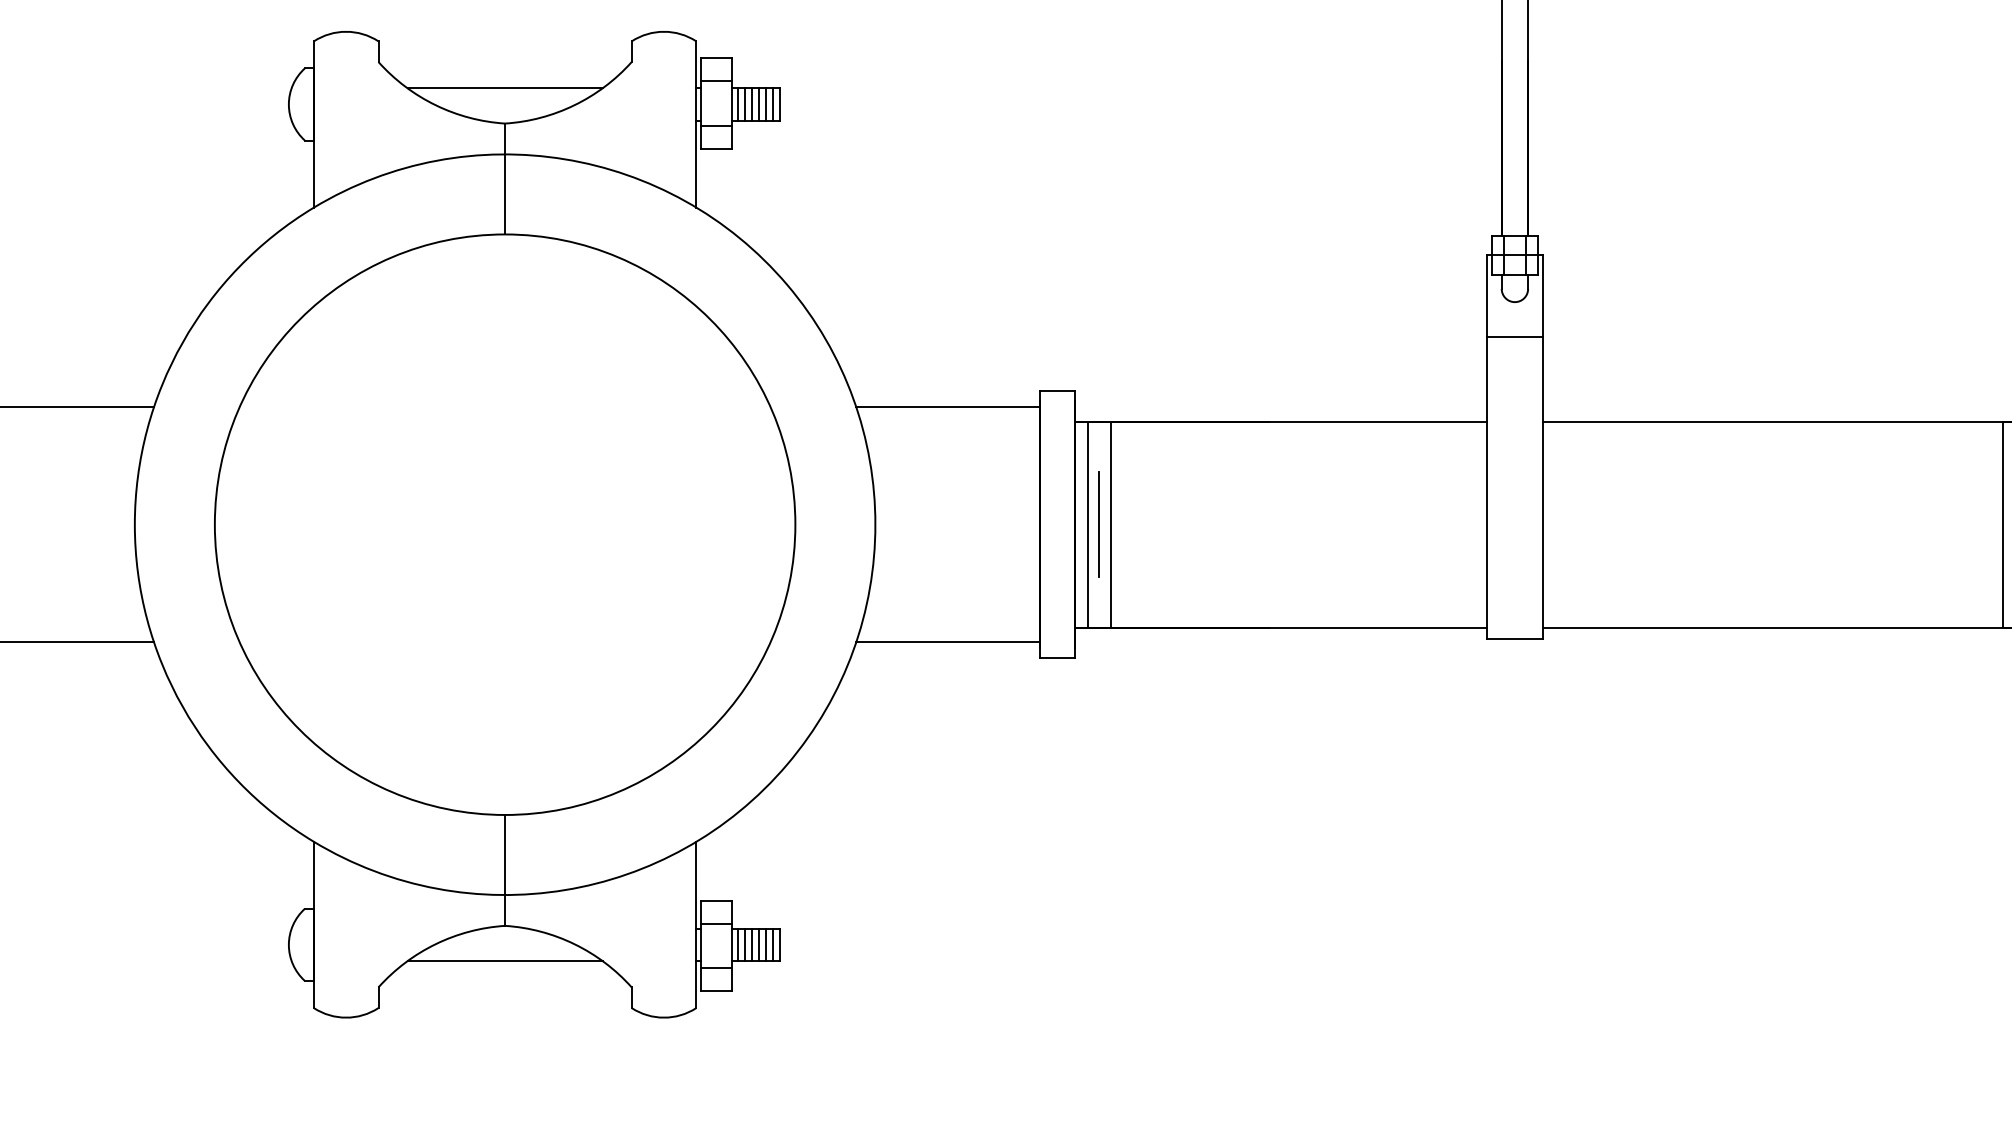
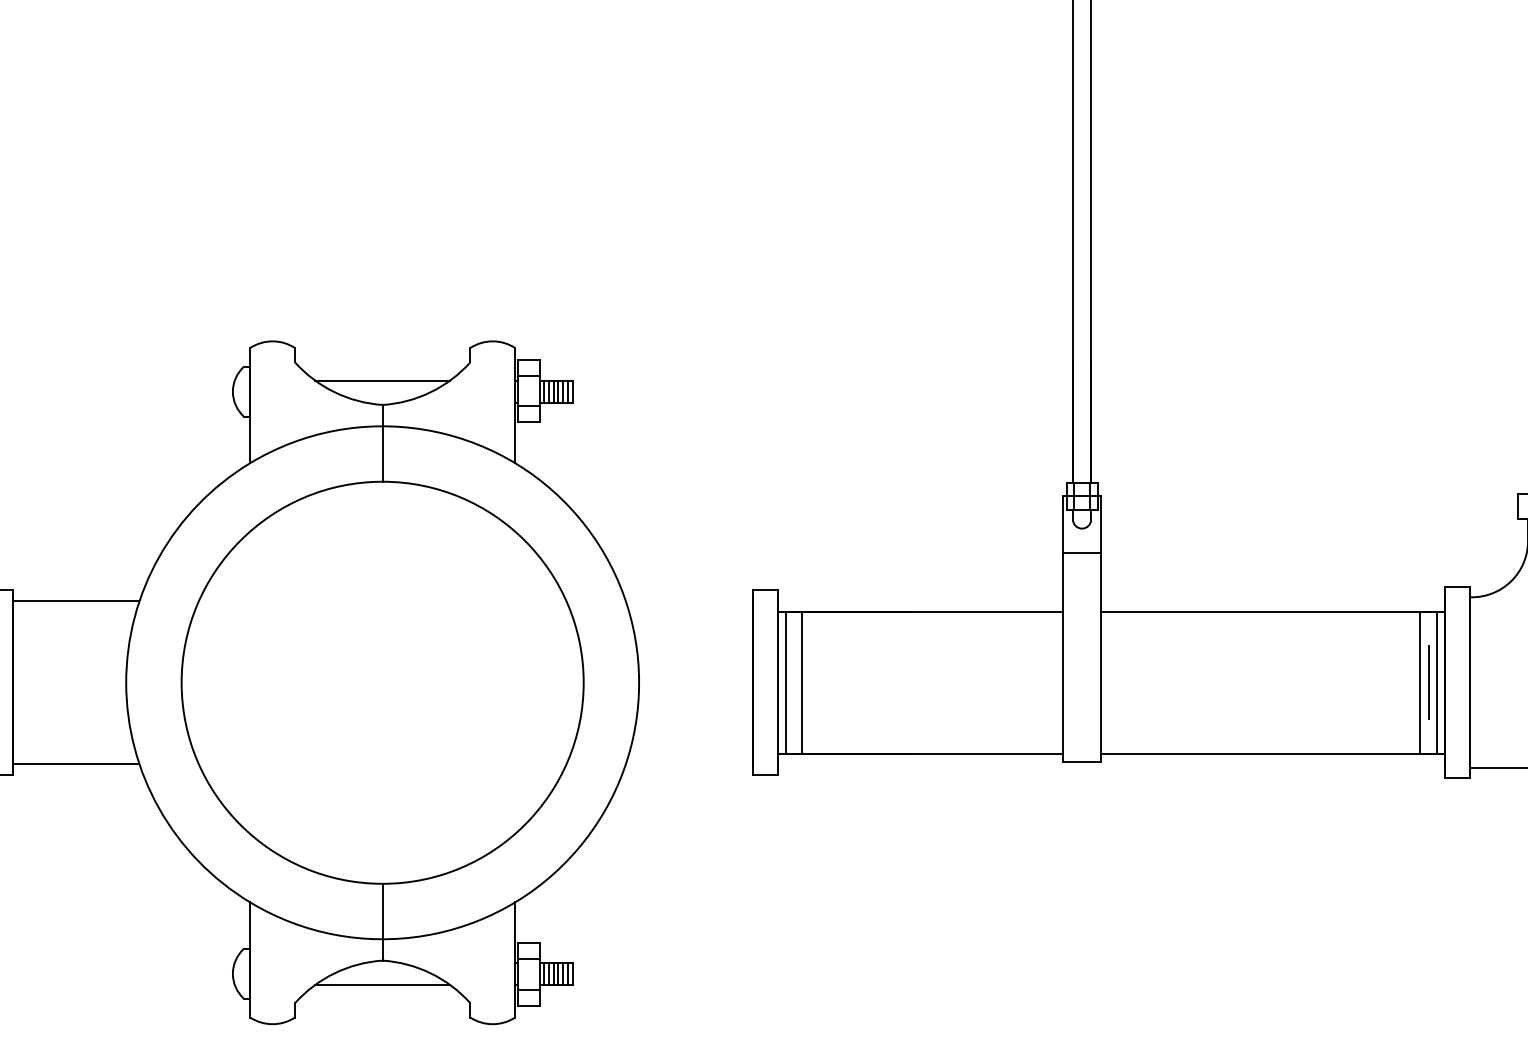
line: (946, 407) -> (688, 601), removed
line: (1099, 524) -> (794, 682), removed
line: (946, 642) -> (688, 764), removed

